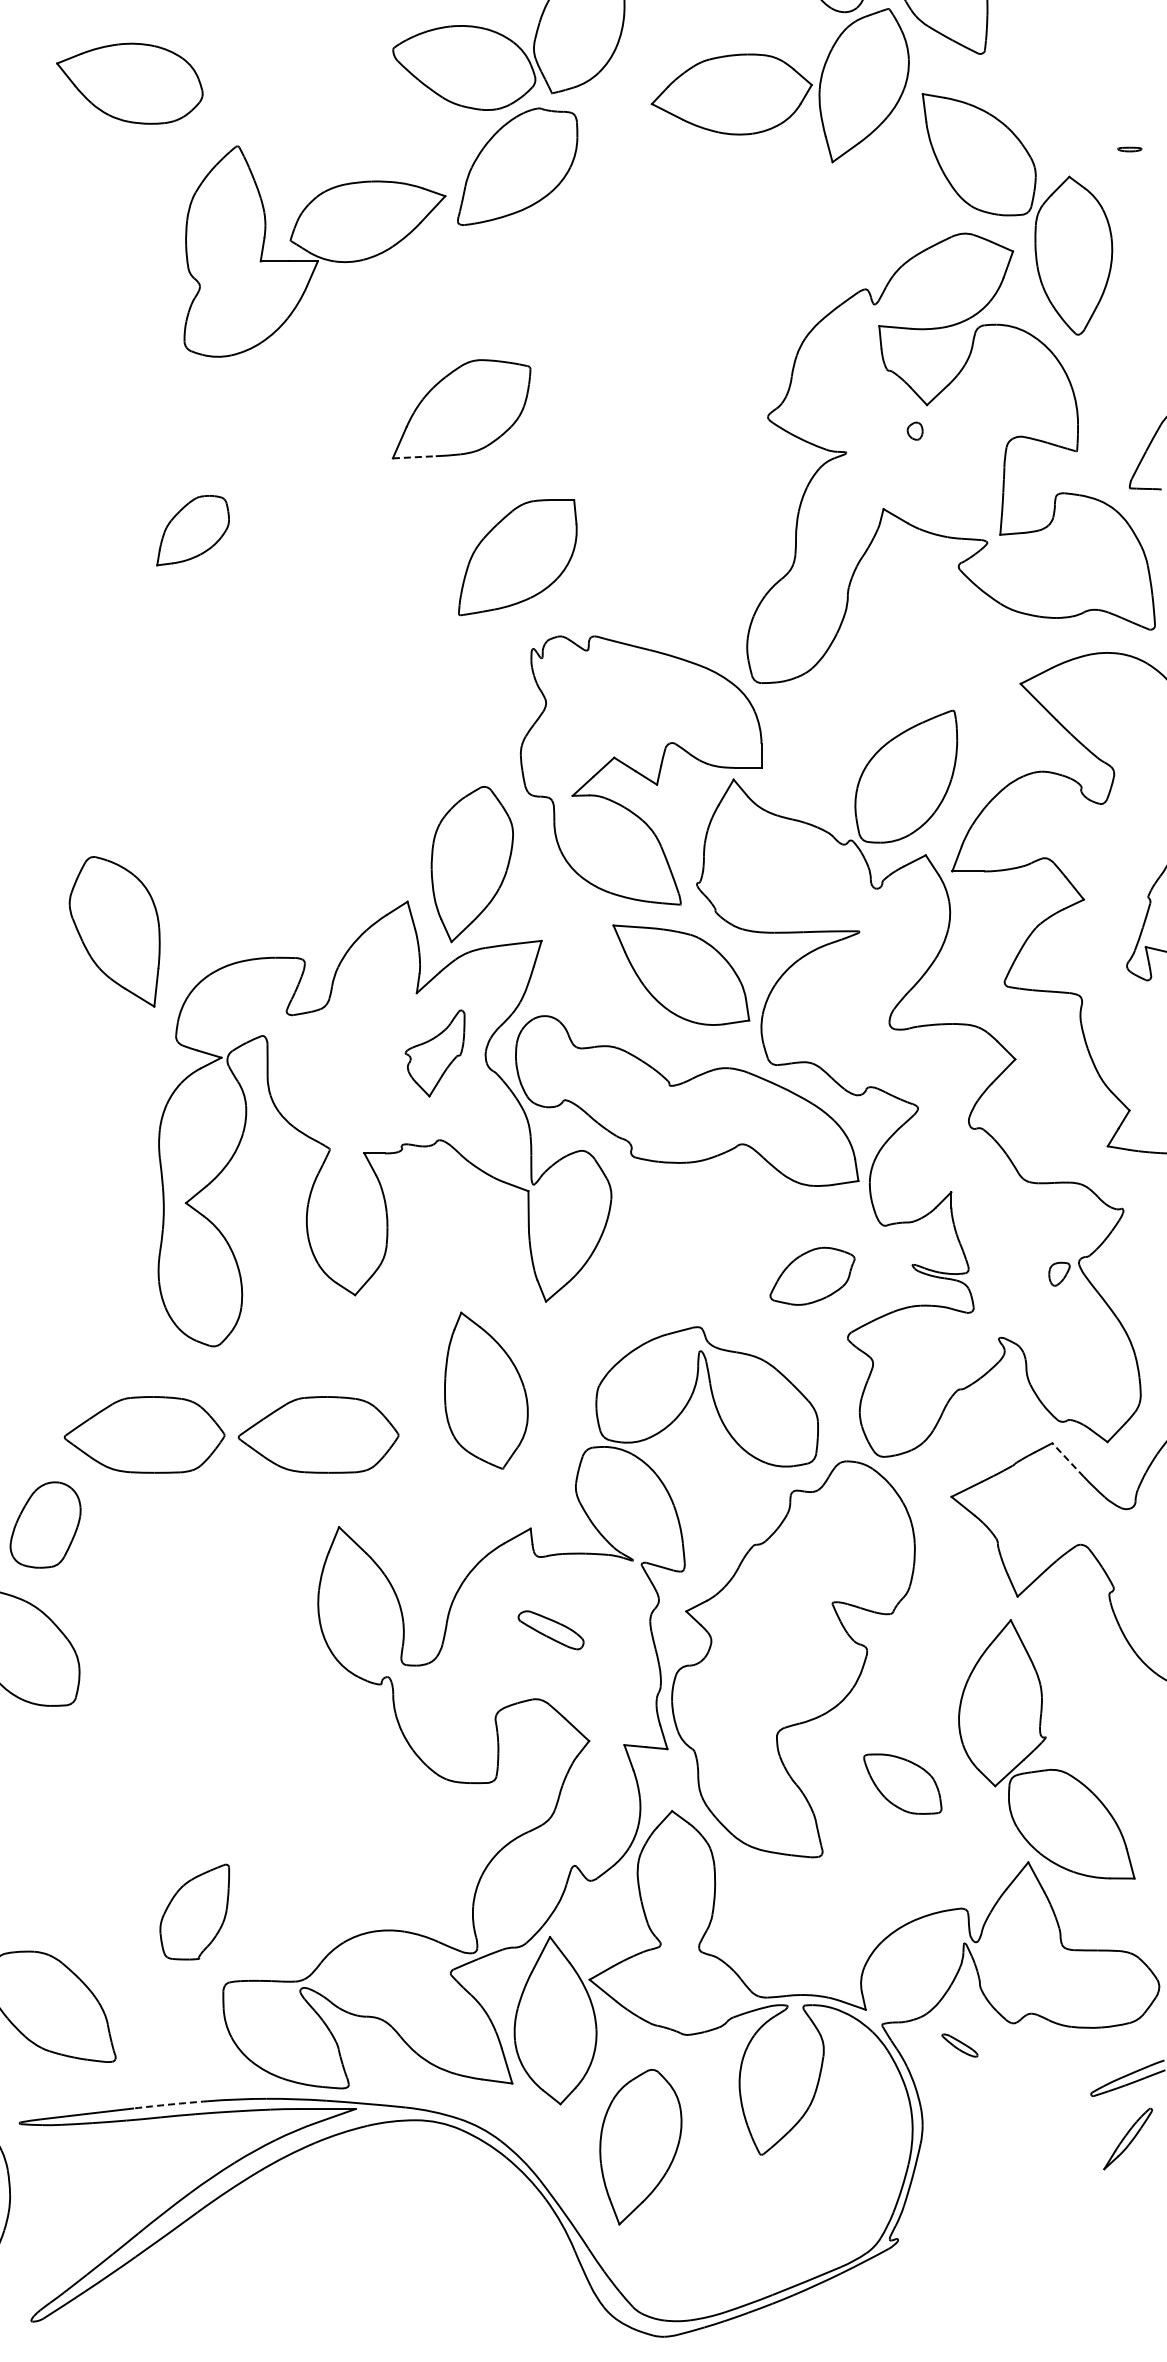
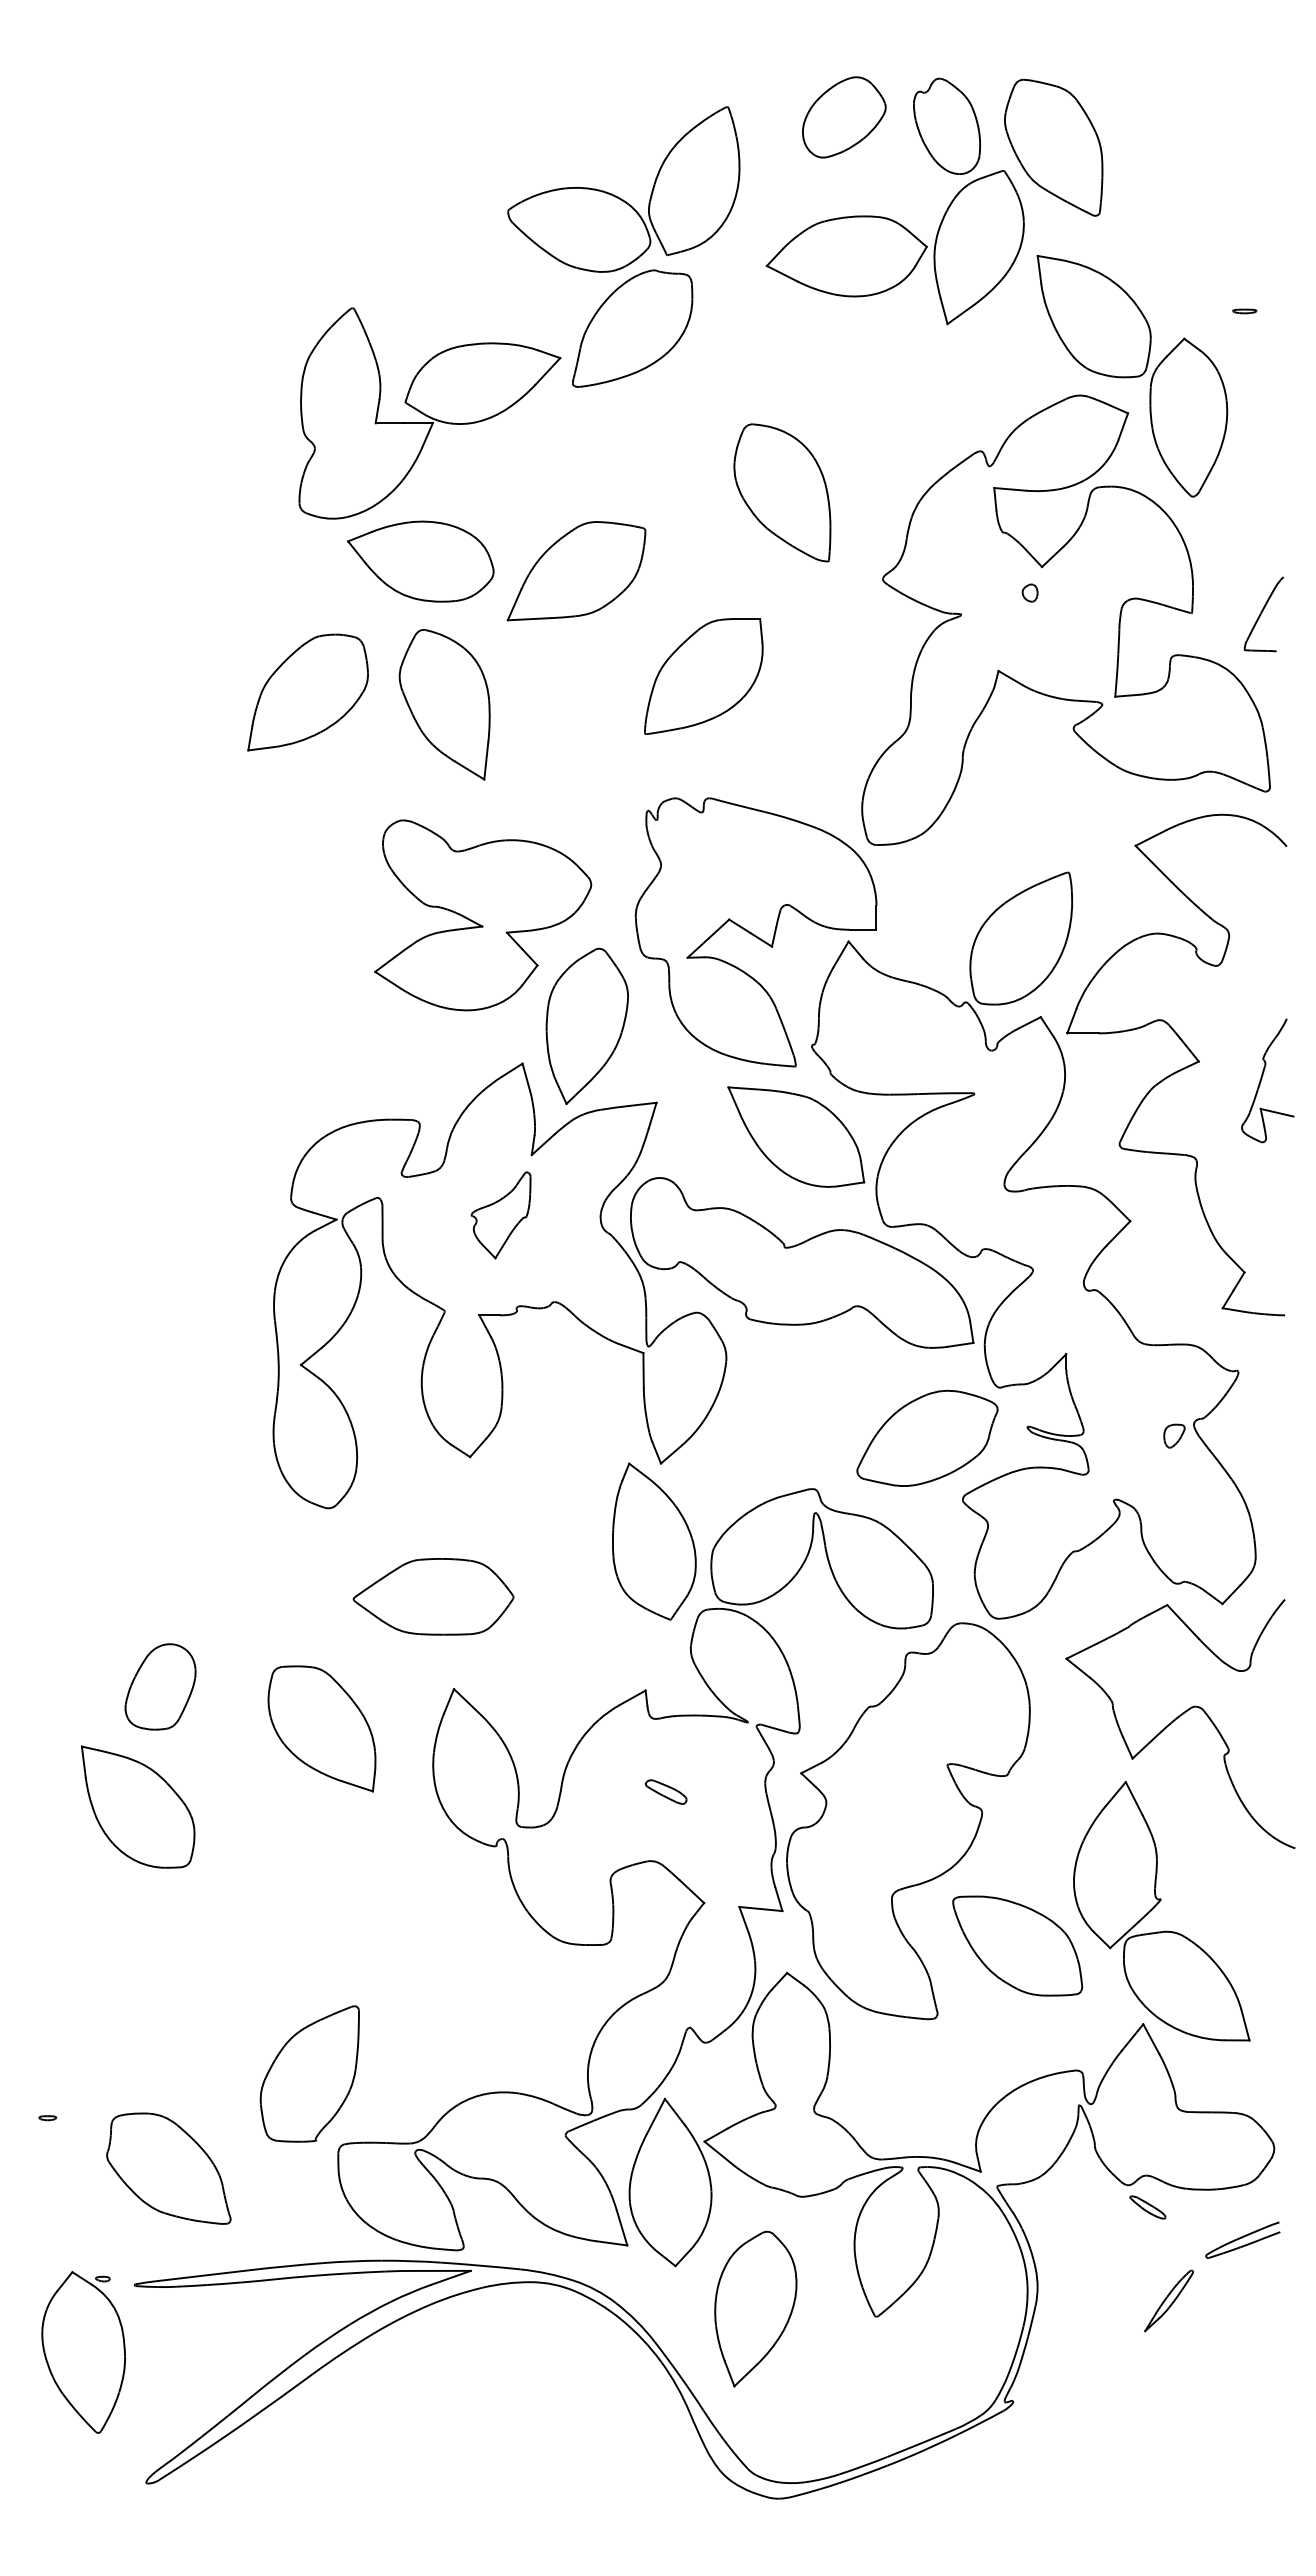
part: (129, 83) -> (420, 561), moved
part: (667, 330) -> (782, 492), added
line: (414, 457) -> (529, 619), dashed -> solid
part: (192, 530) -> (307, 692), size x1.67
part: (517, 557) -> (703, 676), moved
part: (368, 753) -> (483, 915), added
part: (114, 931) -> (444, 704), moved
part: (434, 1053) -> (500, 1215), moved
part: (812, 1275) -> (927, 1437), size x1.67
part: (486, 1390) -> (654, 1541), moved
part: (144, 1434) -> (259, 1596), removed
line: (1068, 1459) -> (1183, 1621), dashed -> solid
part: (206, 1566) -> (321, 1728), added
part: (551, 1629) -> (666, 1791), size x0.62
part: (902, 1783) -> (1017, 1945), size x1.67
part: (194, 1911) -> (309, 2073), size x1.43
part: (959, 2045) -> (1147, 2207), moved
arc: (170, 2104) -> (285, 2266), dashed -> solid
part: (1127, 2138) -> (1168, 2300), moved

